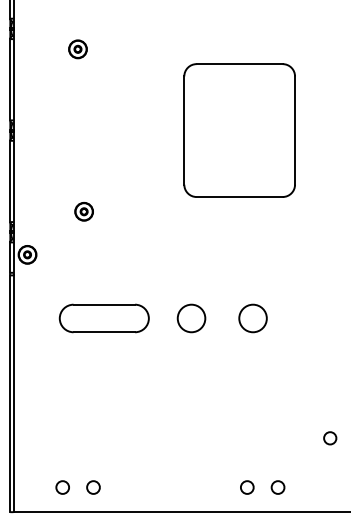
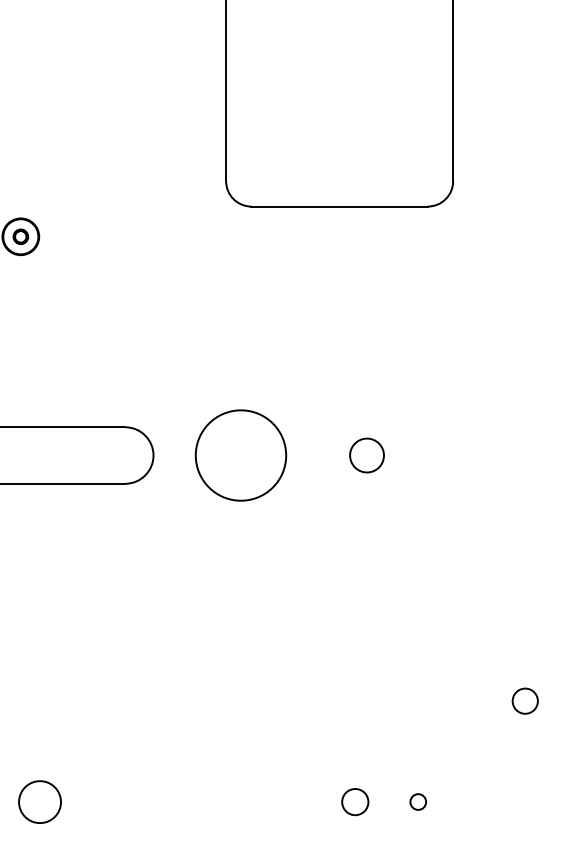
circle: (191, 318) -> (240, 455), size x1.6
circle: (252, 318) -> (365, 455), size x0.6
circle: (93, 487) -> (40, 801), size x1.6
circle: (277, 487) -> (417, 801), size x0.6

